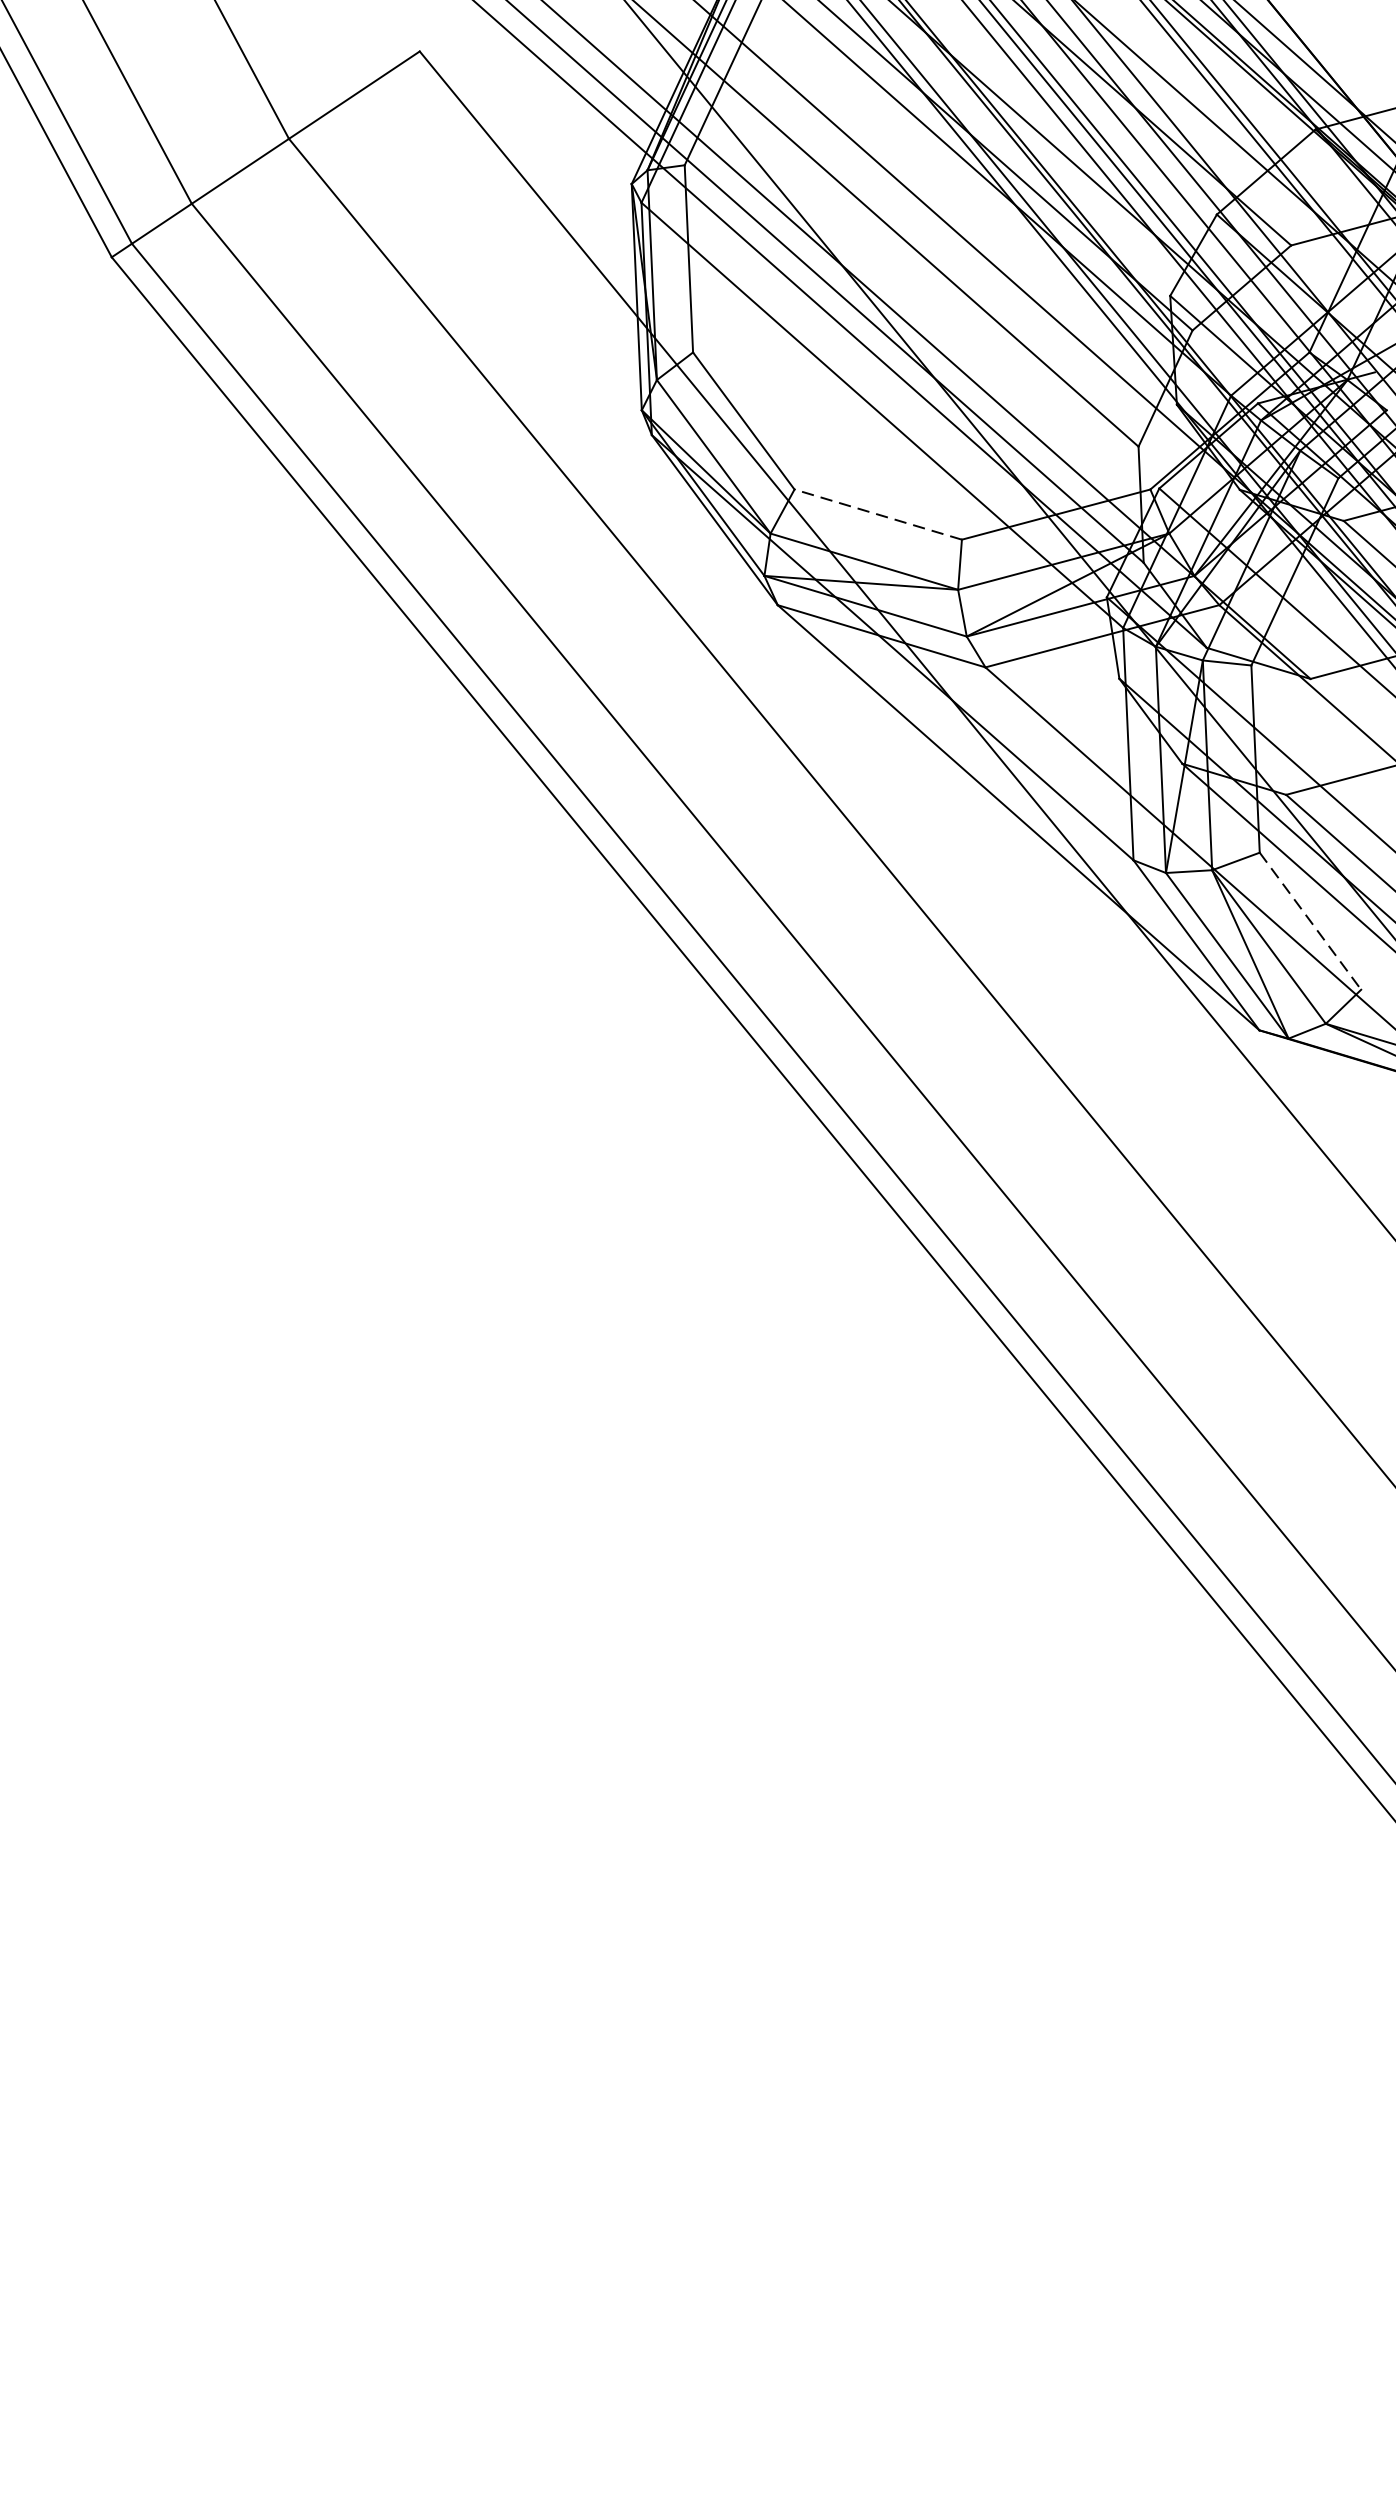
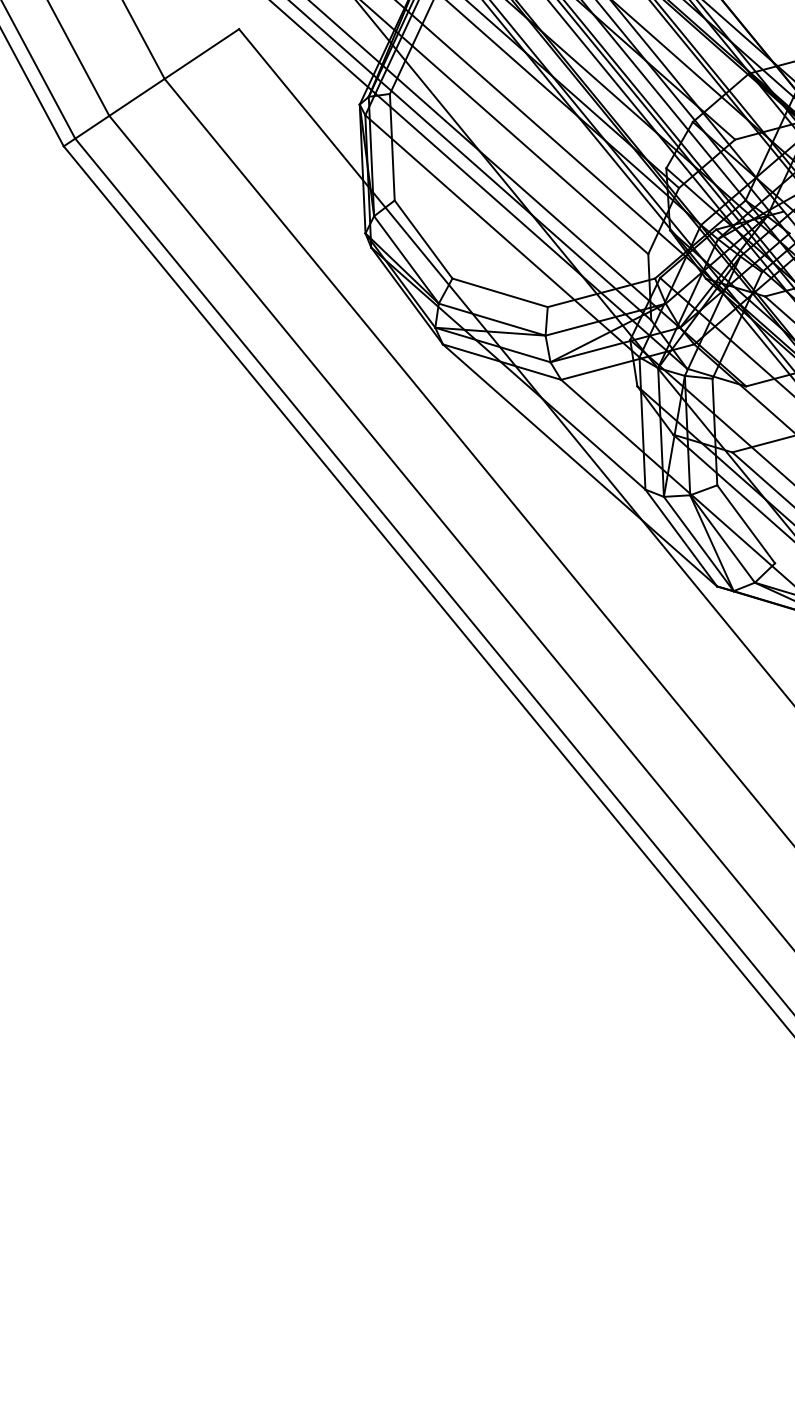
line: (878, 513) -> (500, 292), dashed -> solid
line: (1311, 921) -> (746, 524), dashed -> solid

